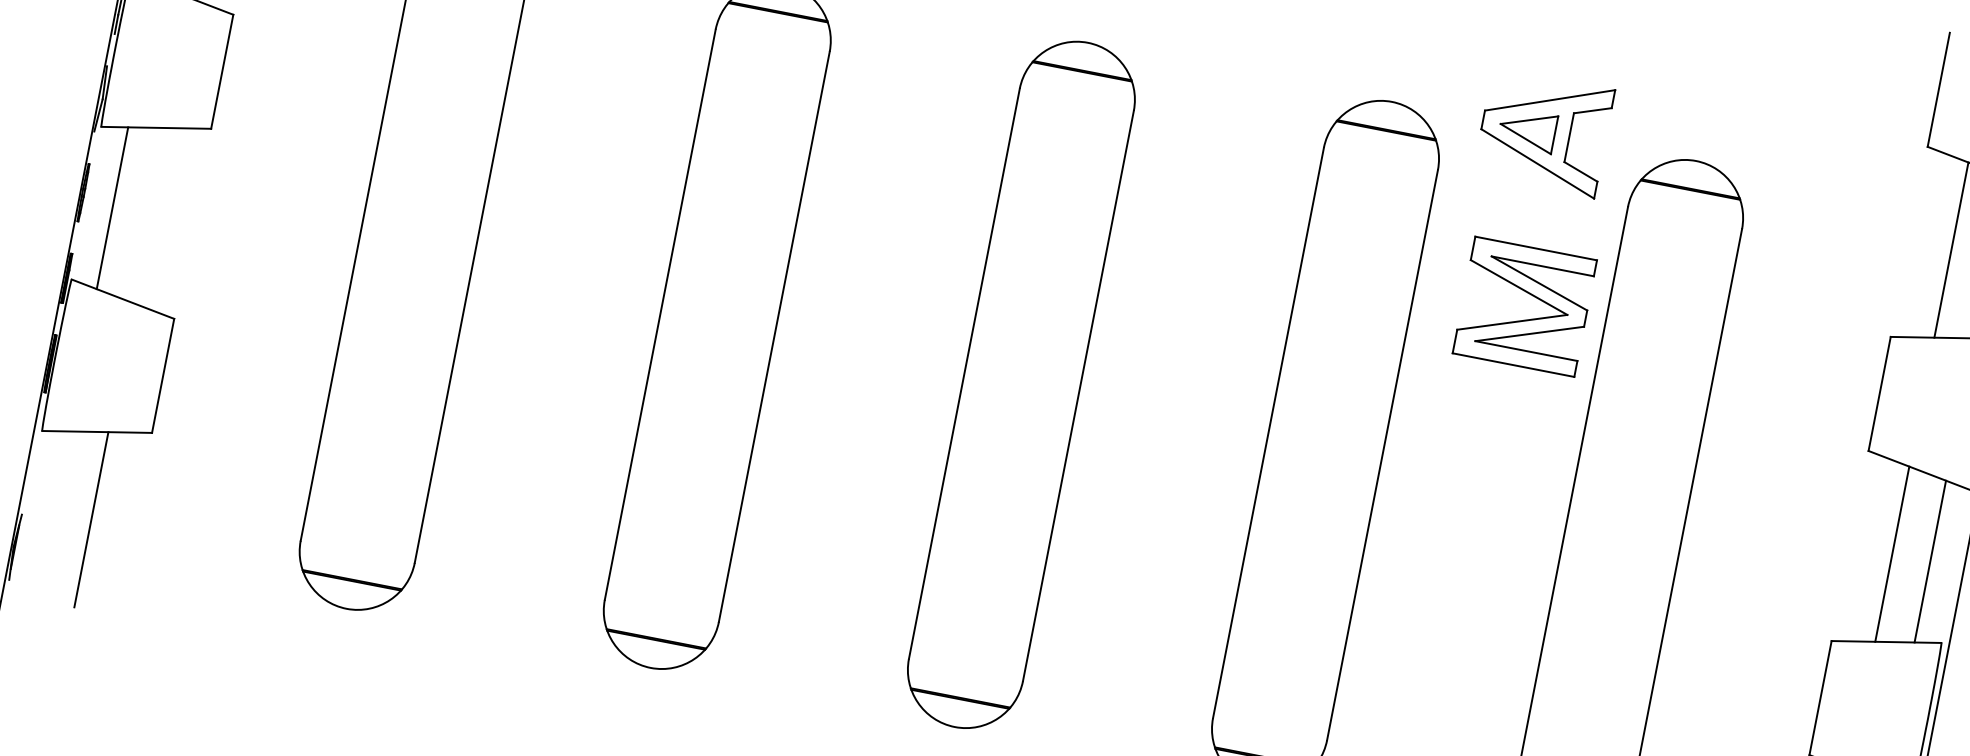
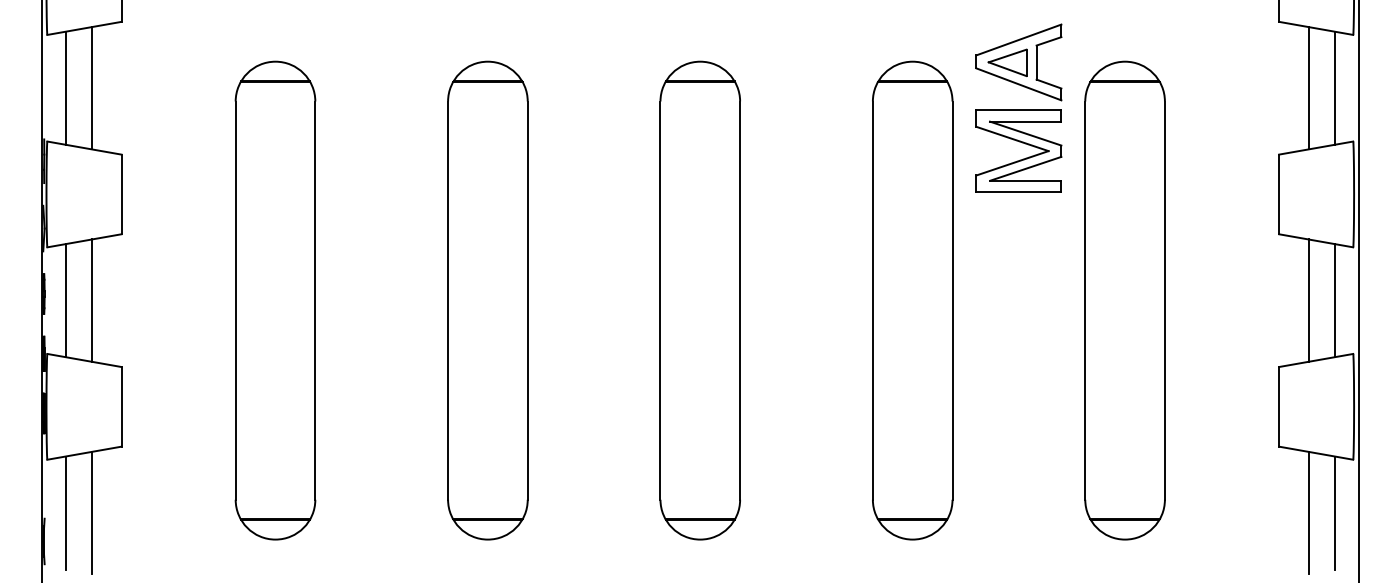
line: (151, 215) -> (92, 300), added
part: (1528, 294) -> (1019, 142), moved
line: (53, 511) -> (65, 512), added

